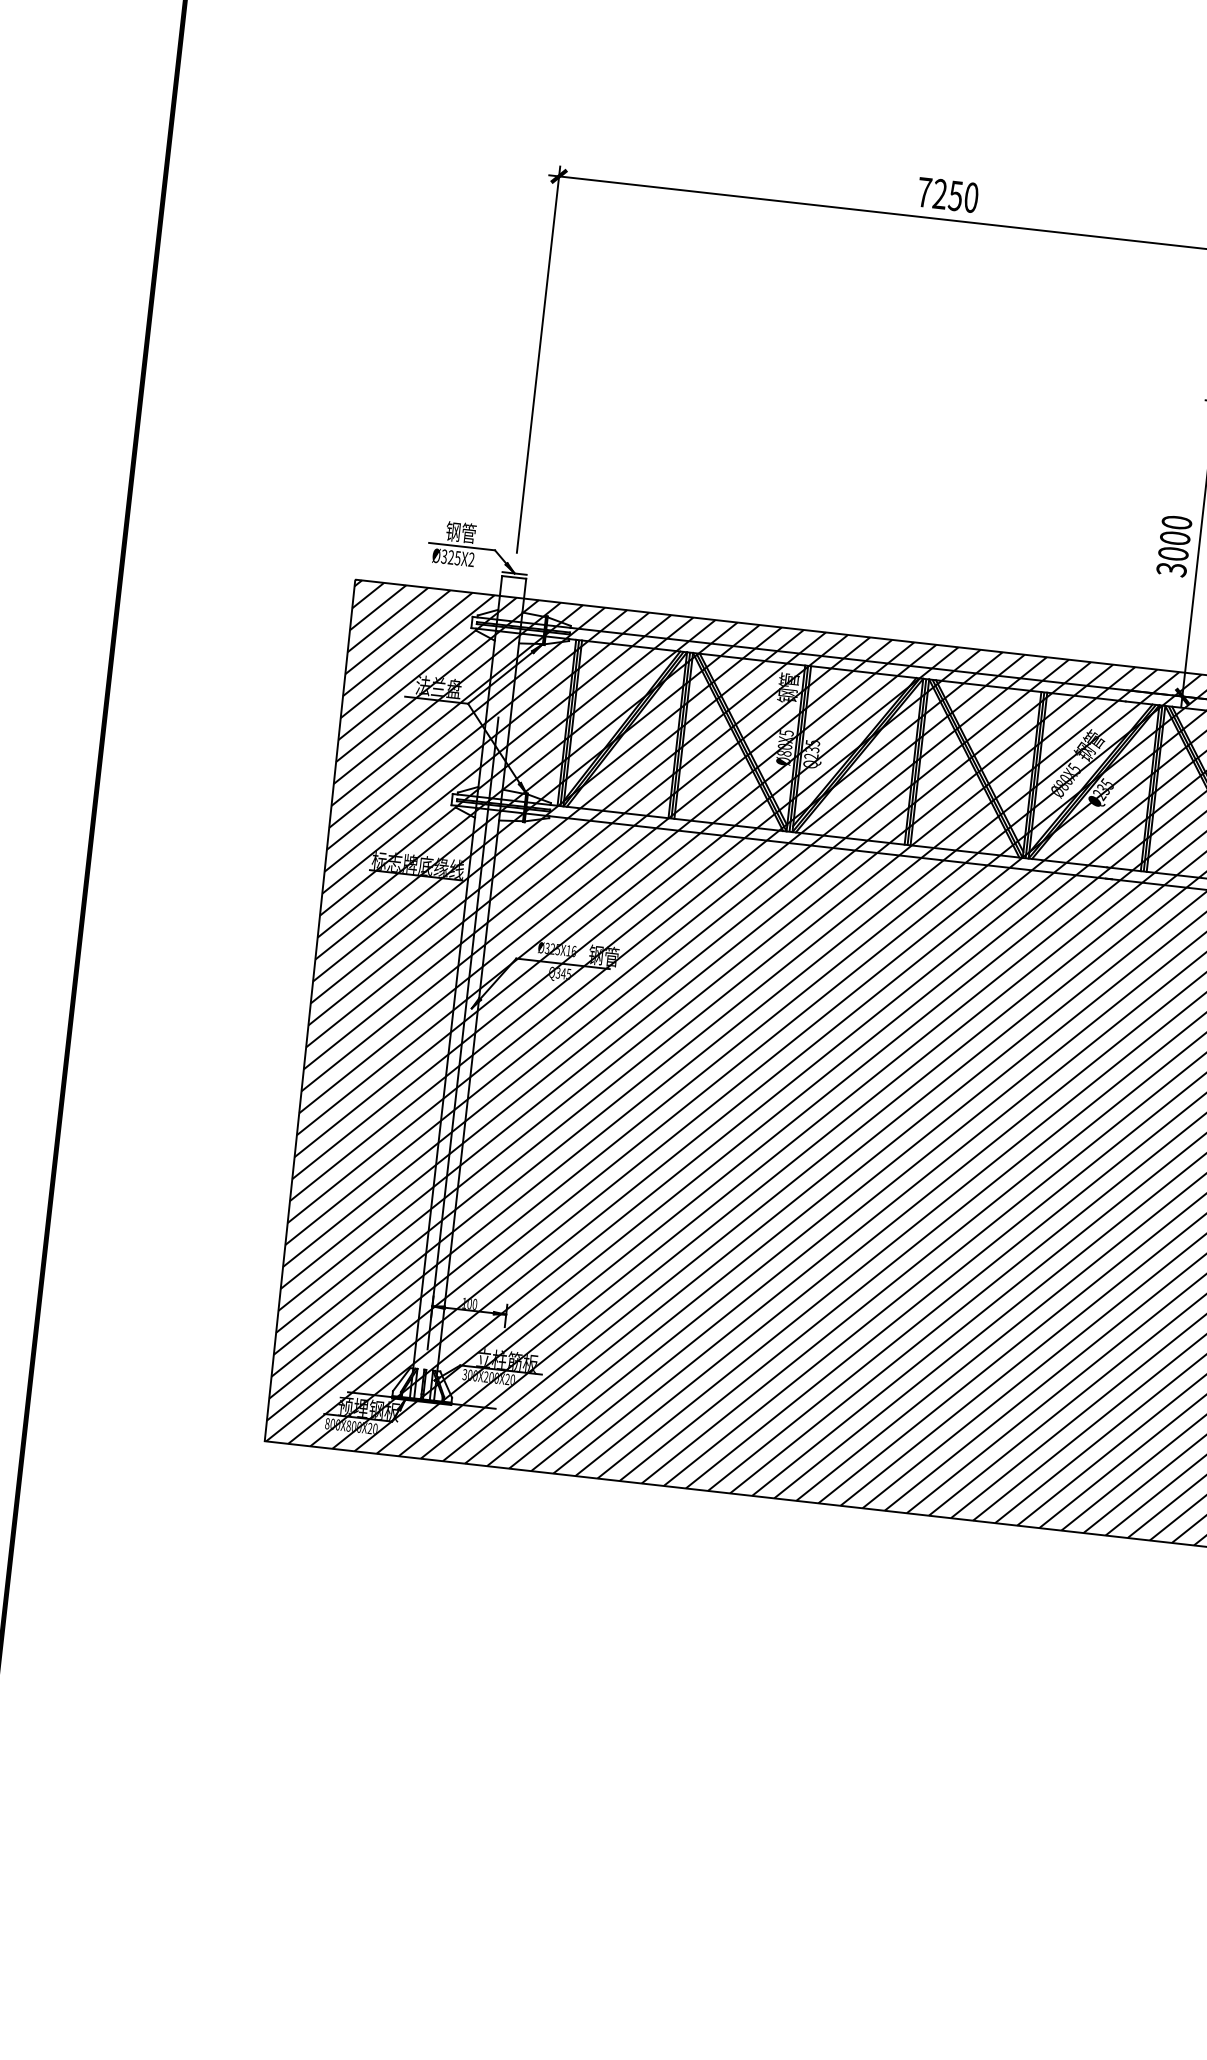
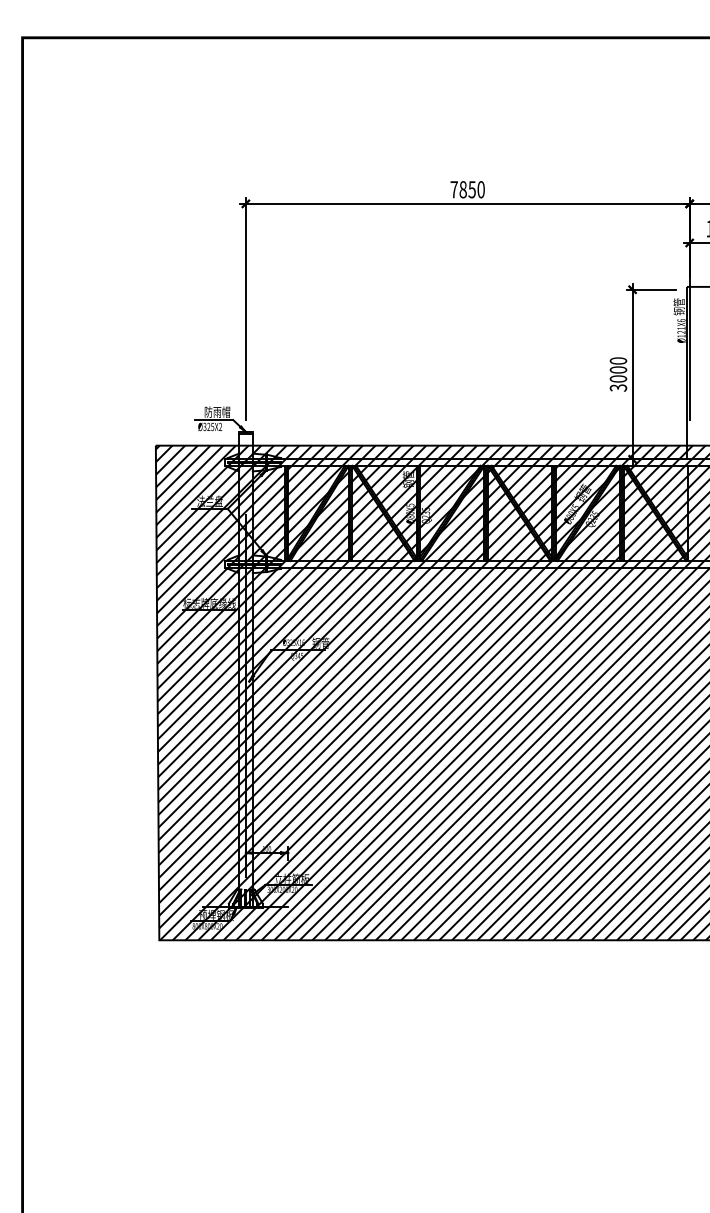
text: (938, 193) -> (462, 189), 7250 -> 7850
text: (469, 532) -> (217, 411), 钢管 -> 防雨帽

